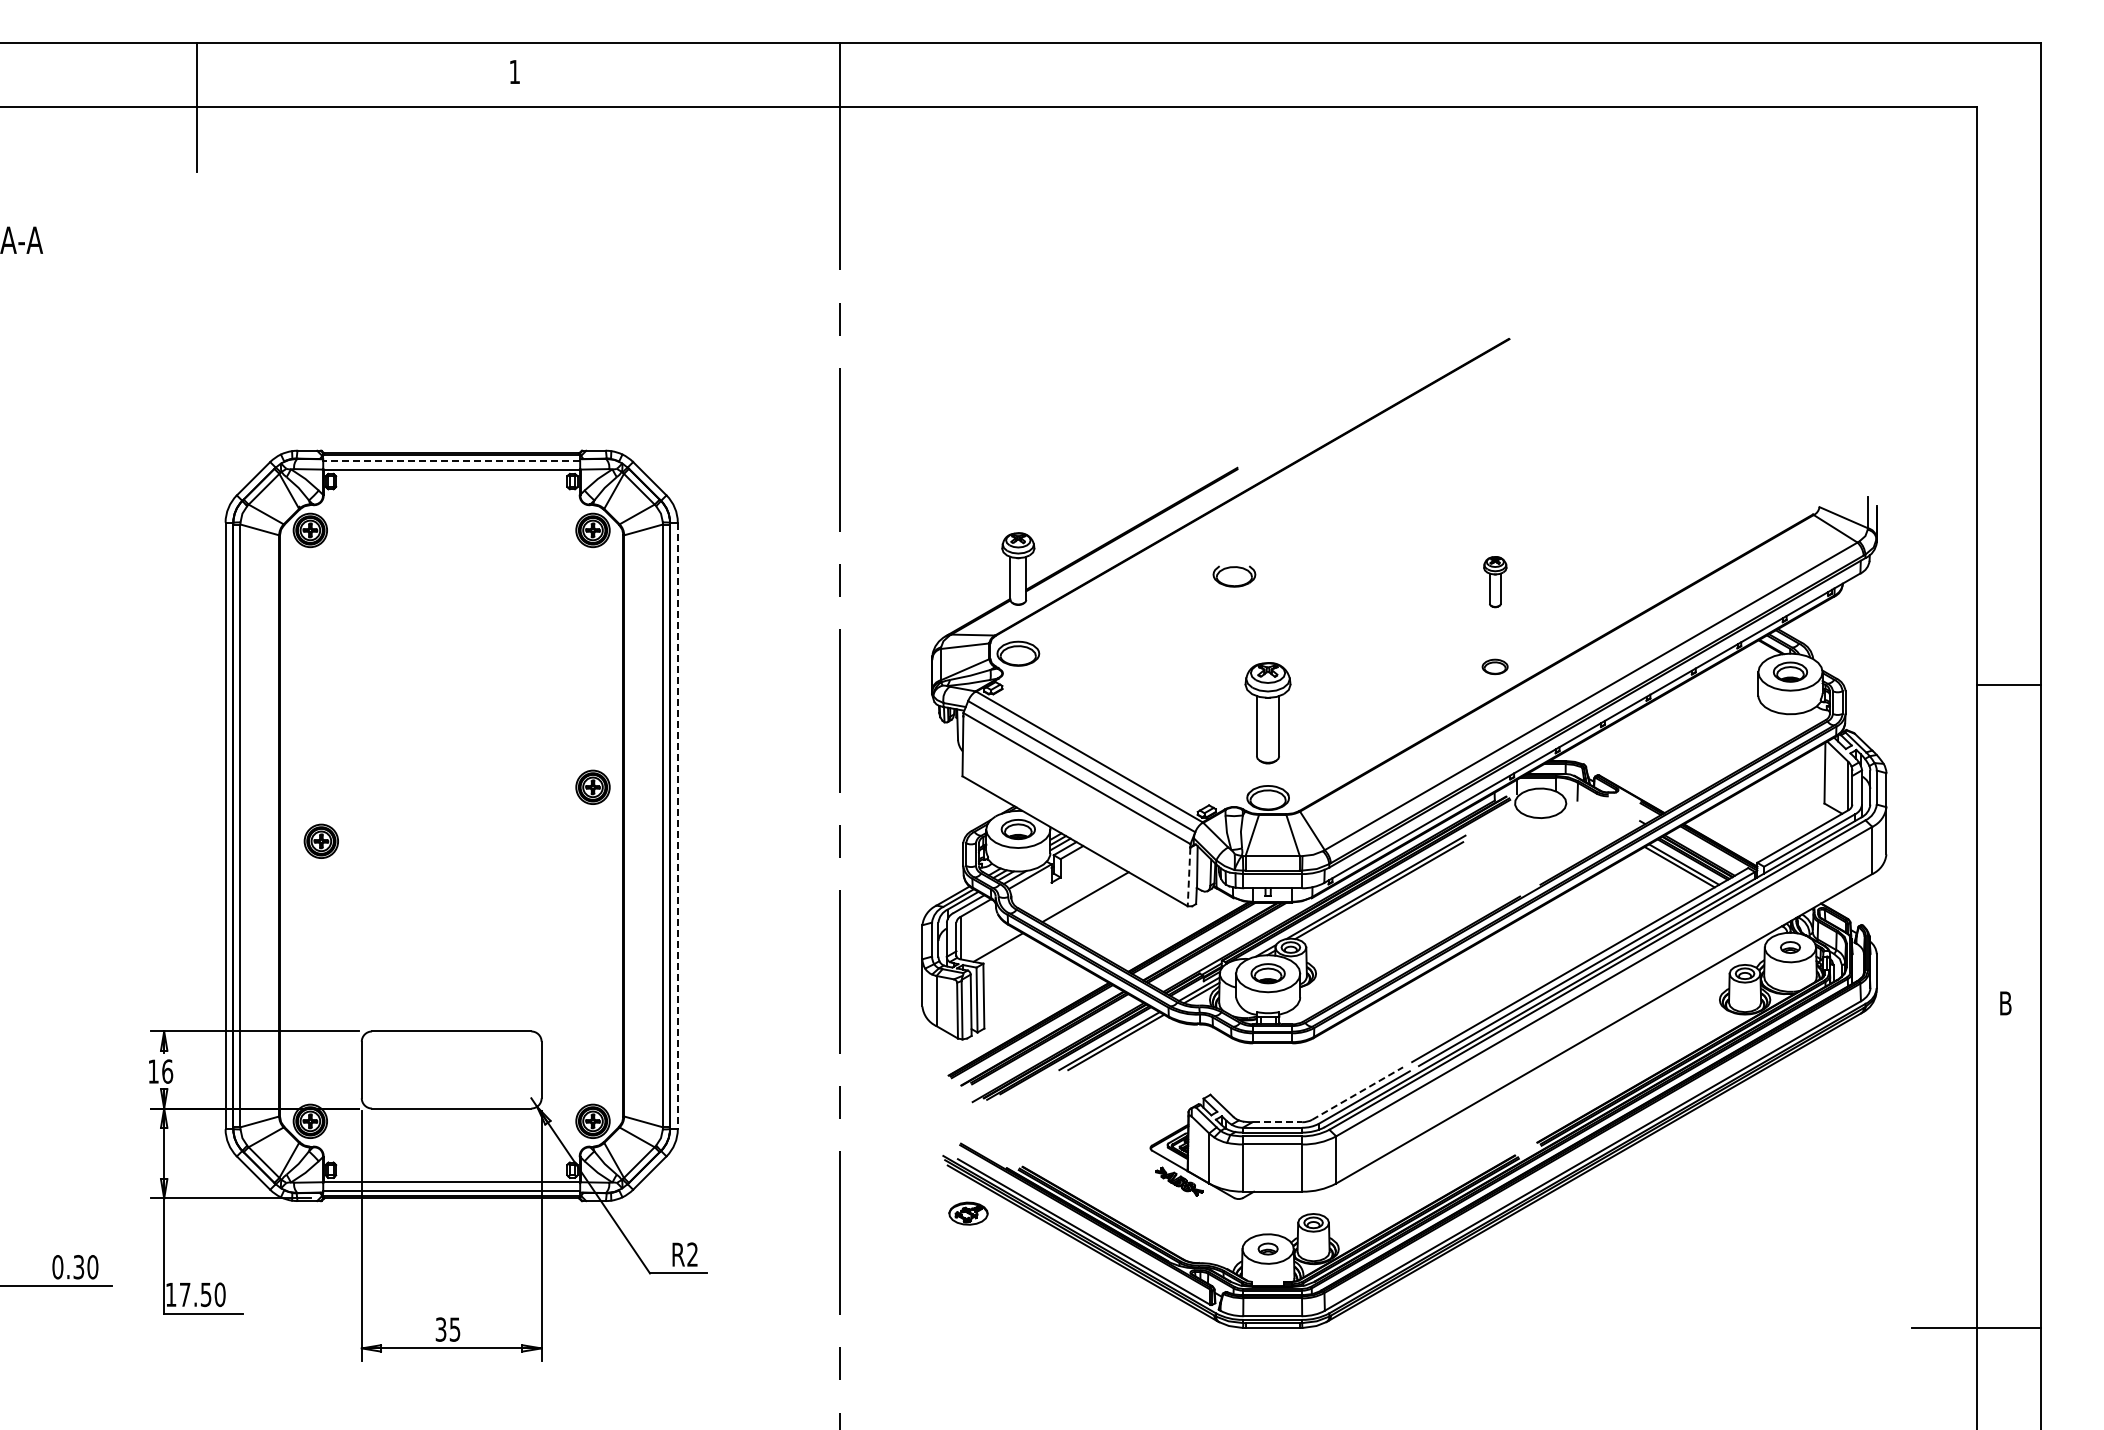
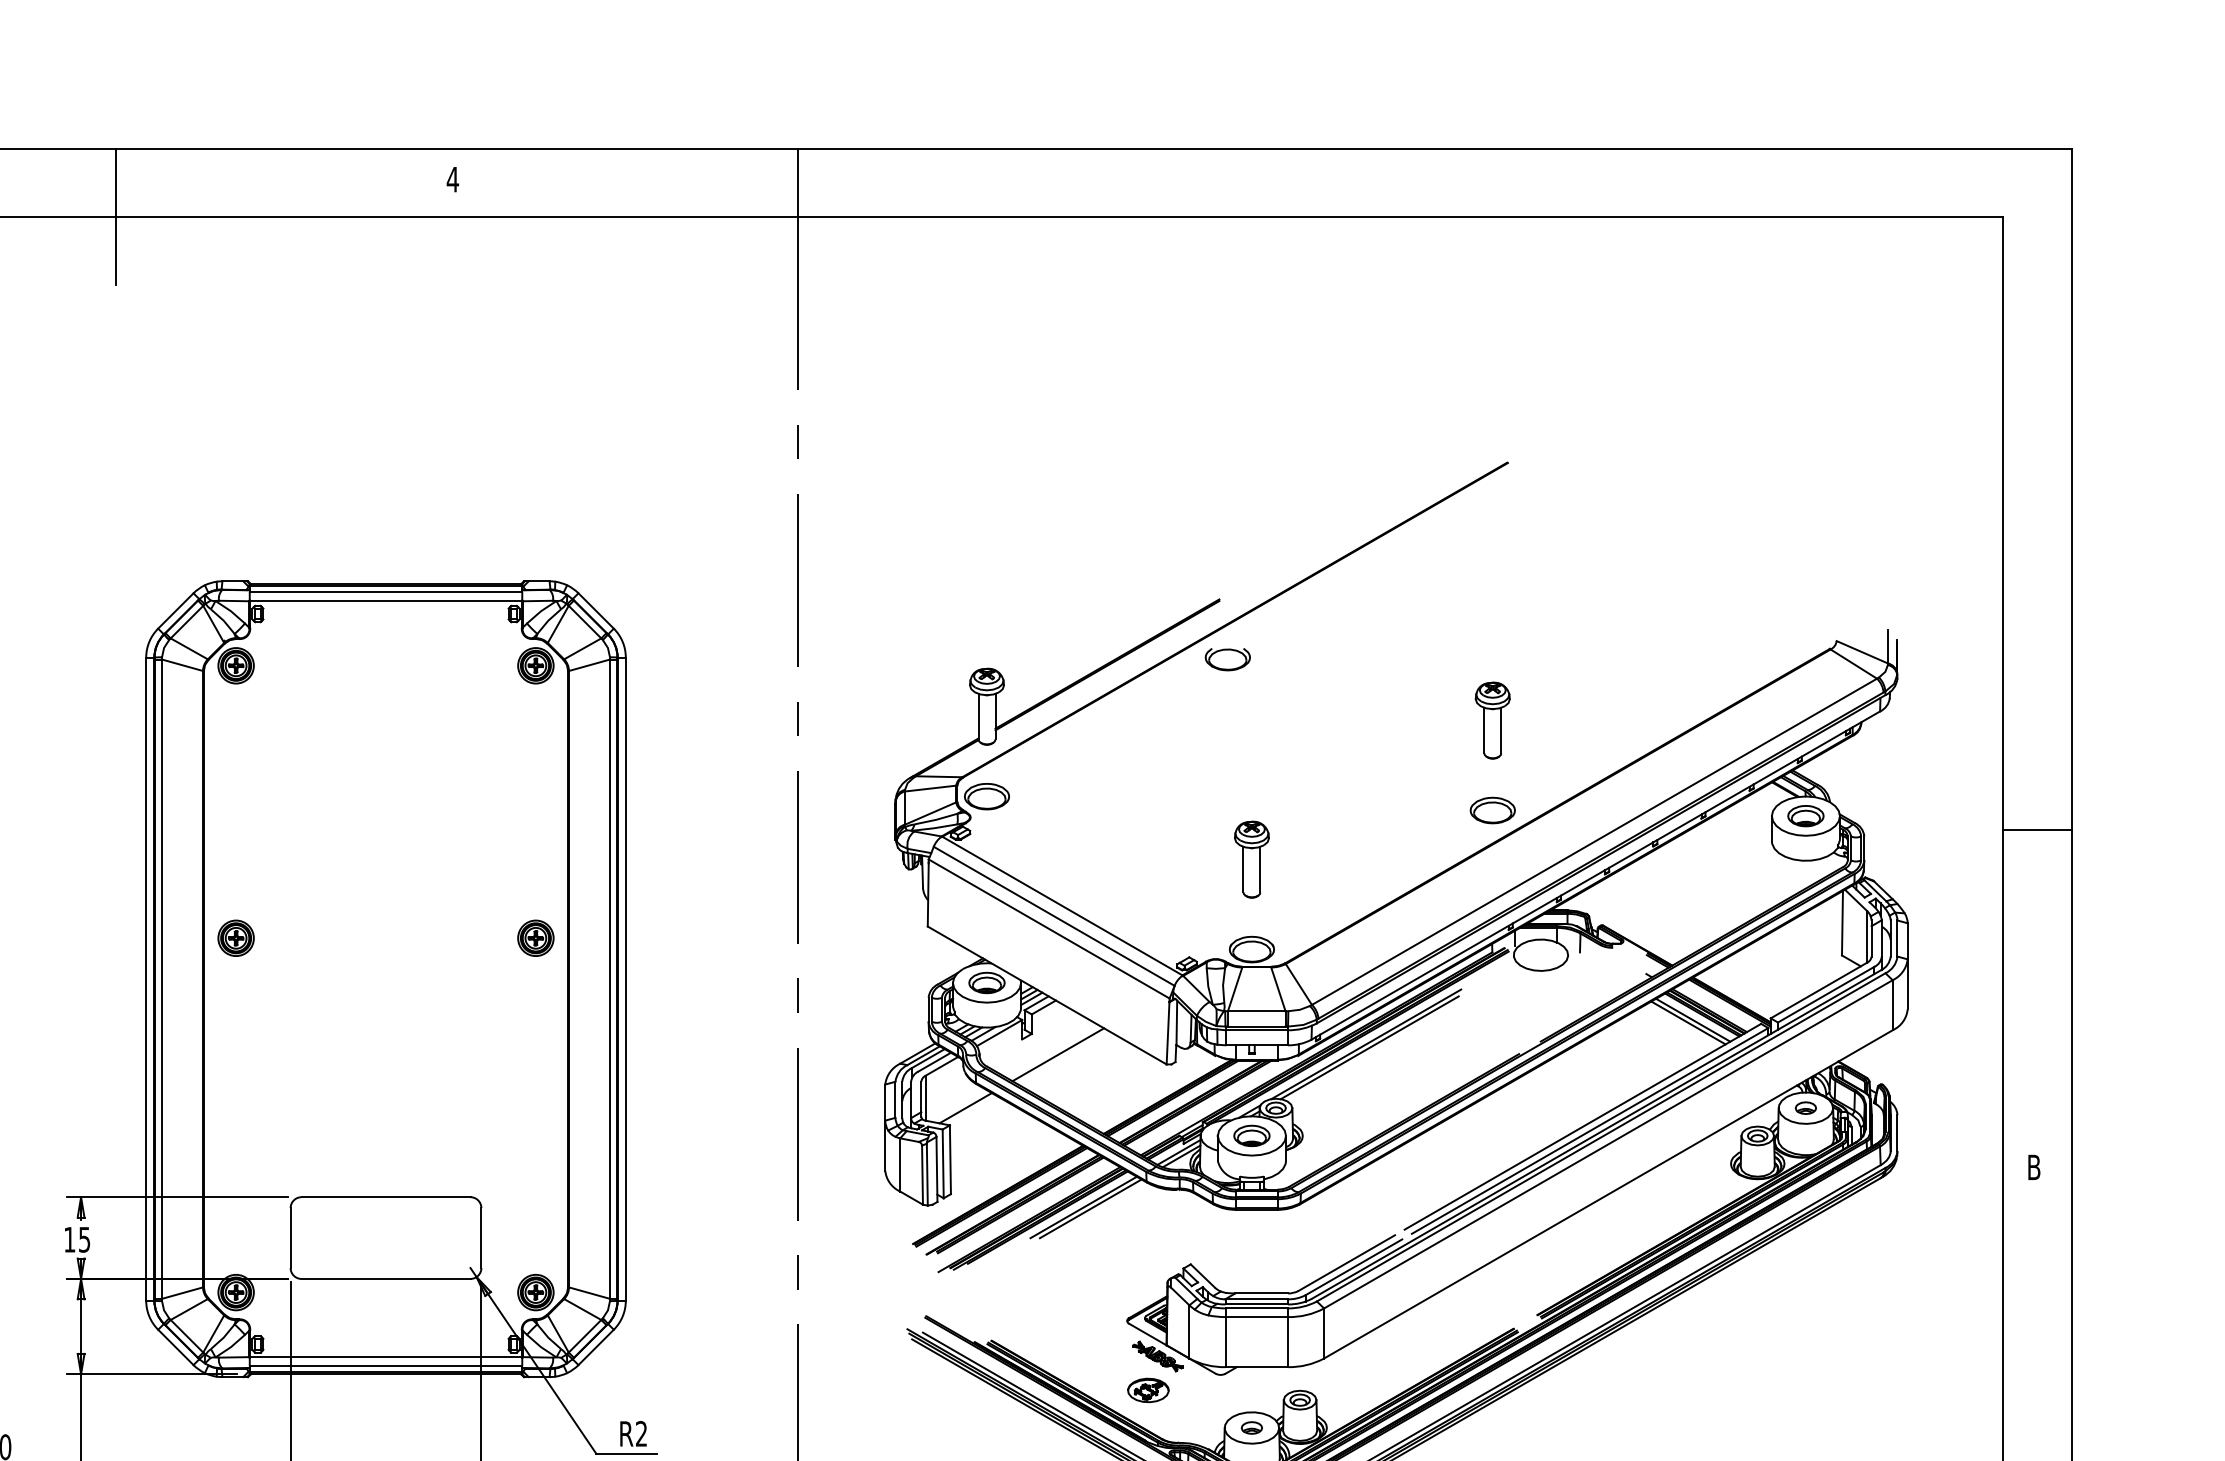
text: (514, 71) -> (452, 179), 1 -> 4
line: (451, 460) -> (385, 591), dashed -> solid
part: (1234, 576) -> (1227, 659), moved
part: (1495, 581) -> (1493, 719), size x1.43
part: (1494, 666) -> (1492, 810), size x1.67
part: (1268, 713) -> (1252, 859), size x0.71
line: (677, 826) -> (625, 979), dashed -> solid
part: (320, 840) -> (235, 937), moved
line: (1189, 877) -> (1168, 1033), dashed -> solid
text: (167, 1071) -> (84, 1239), 16 -> 15
line: (1358, 1093) -> (1347, 1262), dashed -> solid
line: (1277, 1122) -> (1261, 1293), dashed -> solid
part: (968, 1213) -> (1148, 1390), moved

